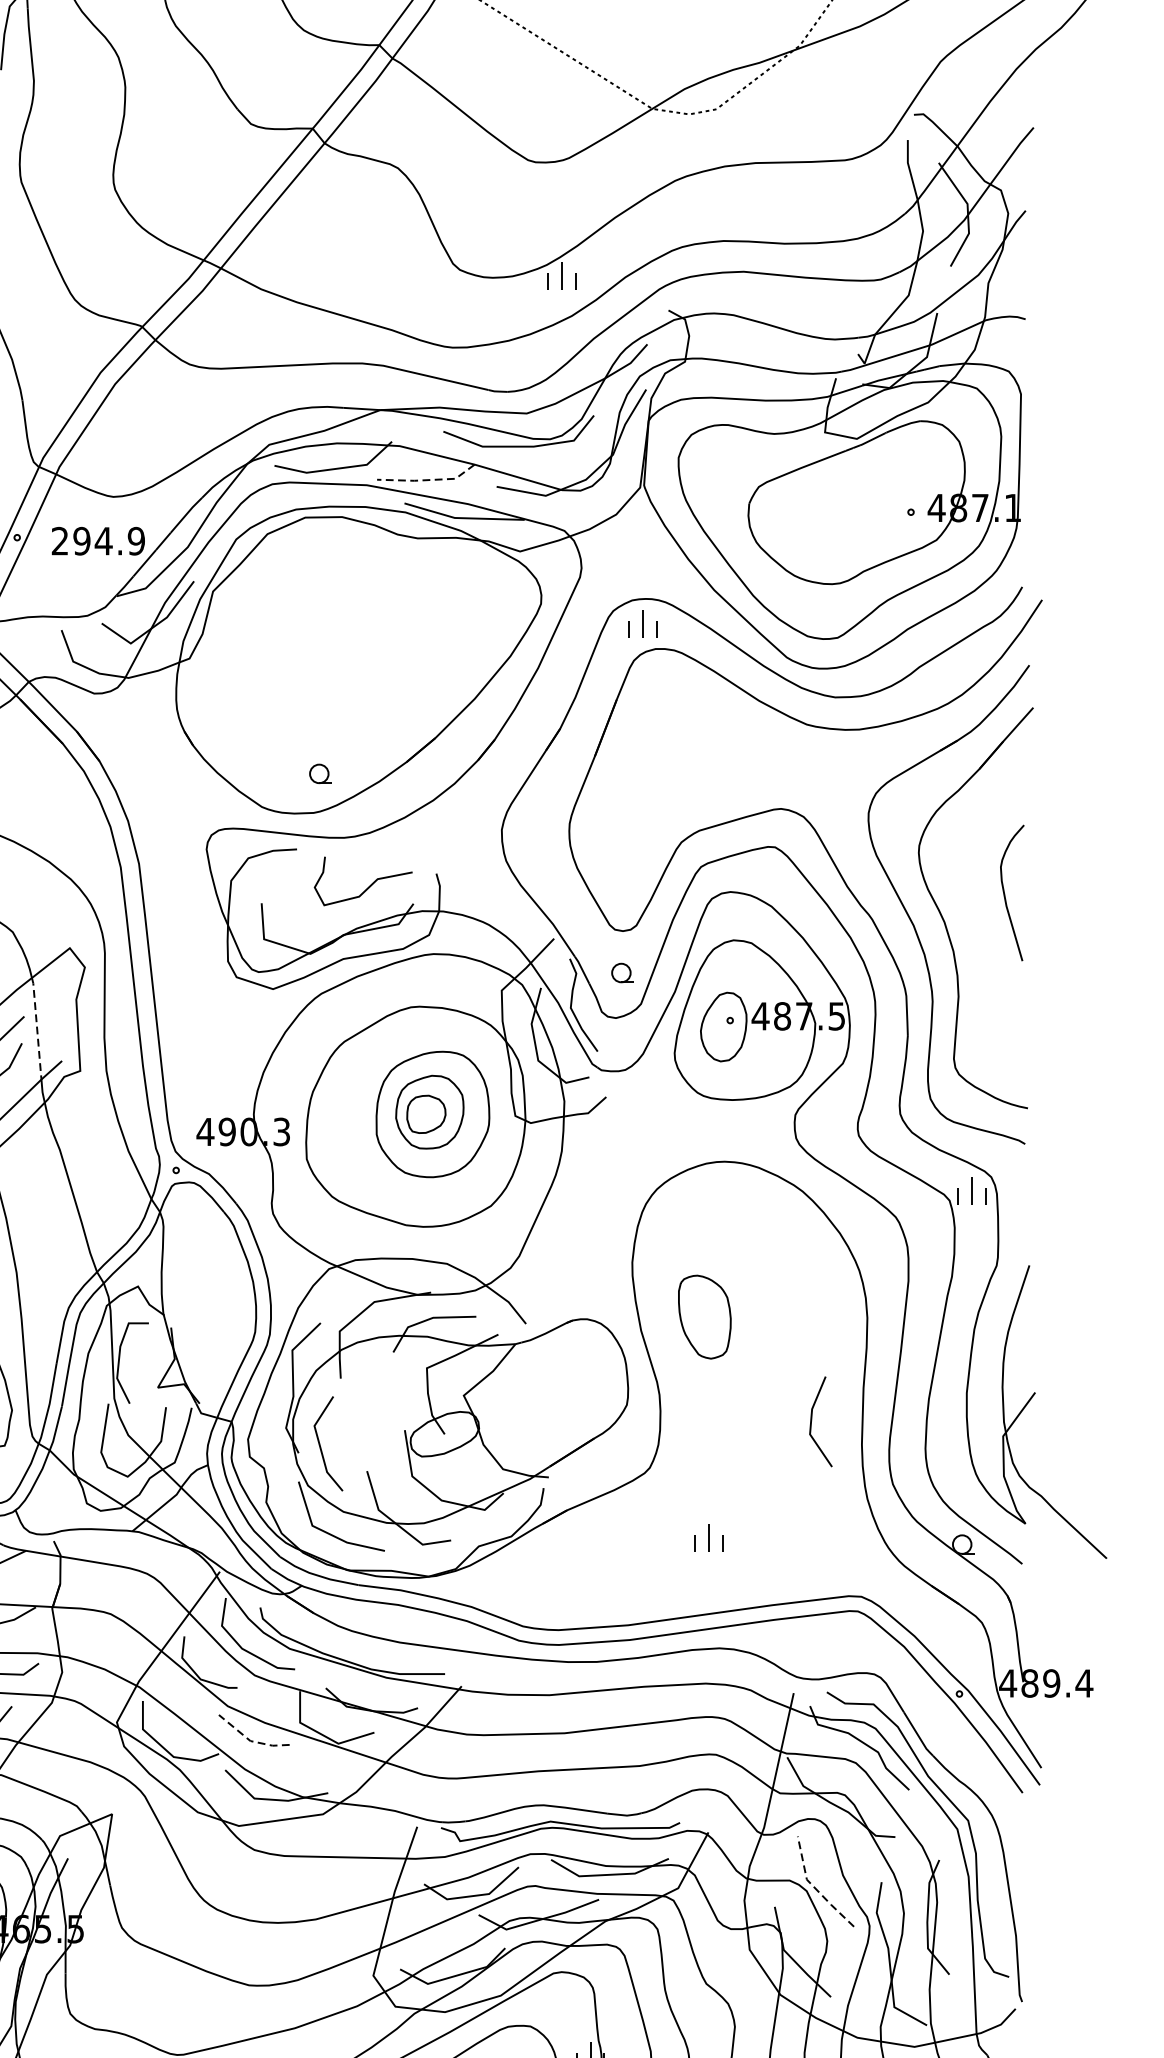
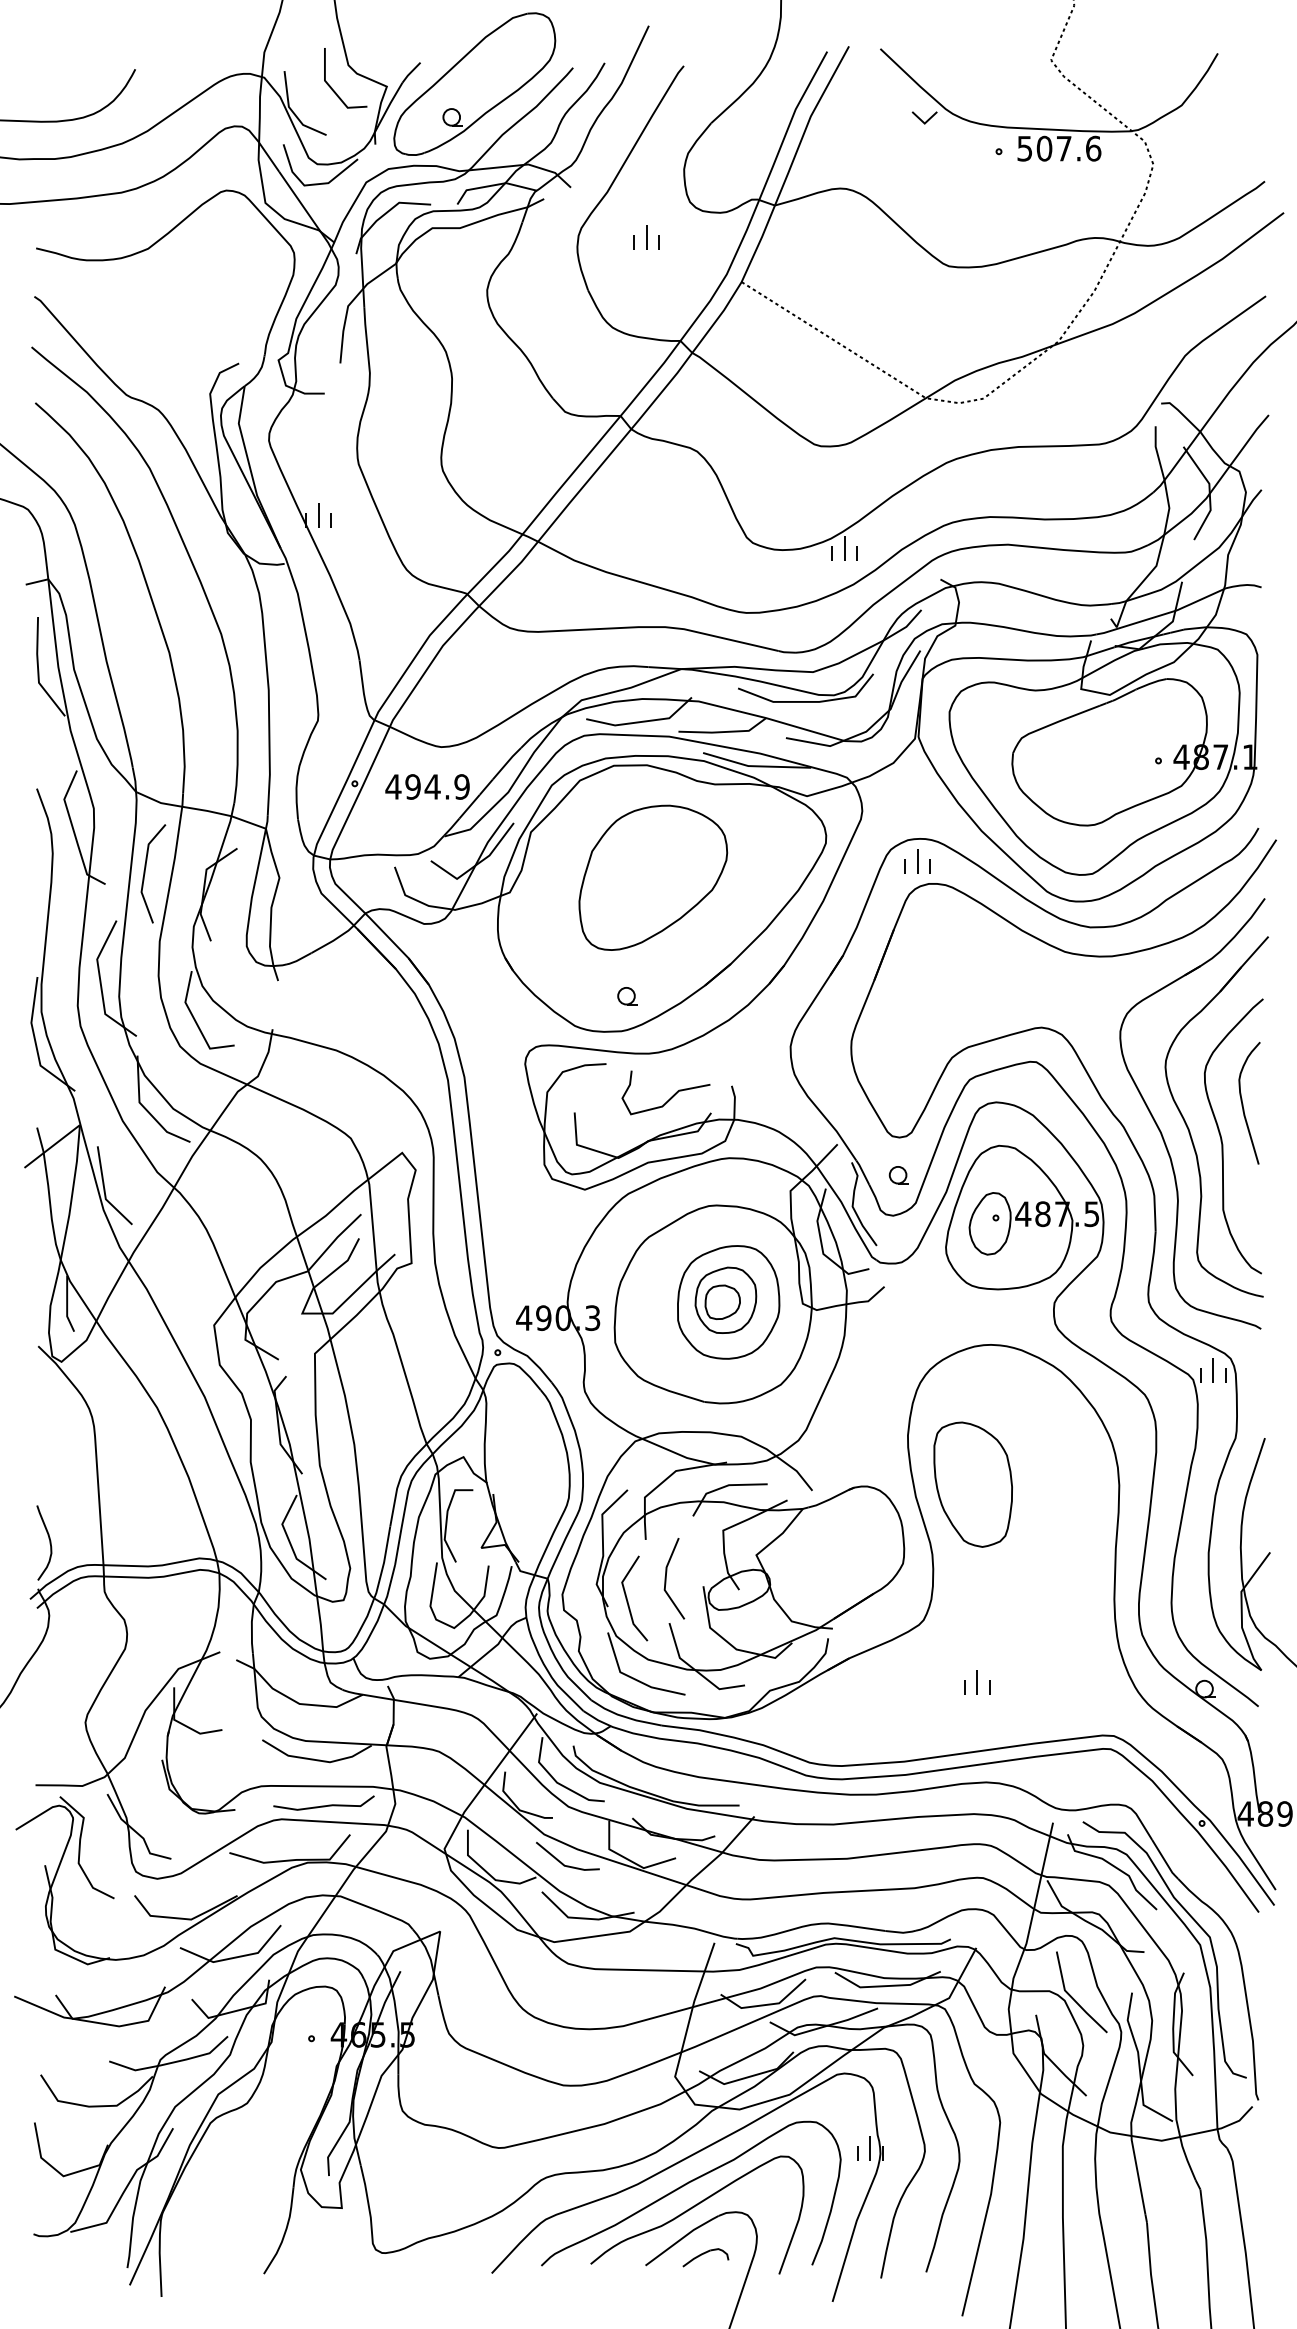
line: (428, 480) -> (724, 732), dashed -> solid
text: (60, 540) -> (393, 786), 294.9 -> 494.9
part: (349, 641) -> (653, 877), added
curve: (982, 932) -> (1222, 1138), added
line: (36, 1028) -> (372, 1225), dashed -> solid
part: (704, 1317) -> (972, 1484), size x1.67
line: (812, 1421) -> (666, 1578), moved
line: (250, 1740) -> (564, 1865), dashed -> solid
line: (814, 1887) -> (1071, 1997), dashed -> solid

